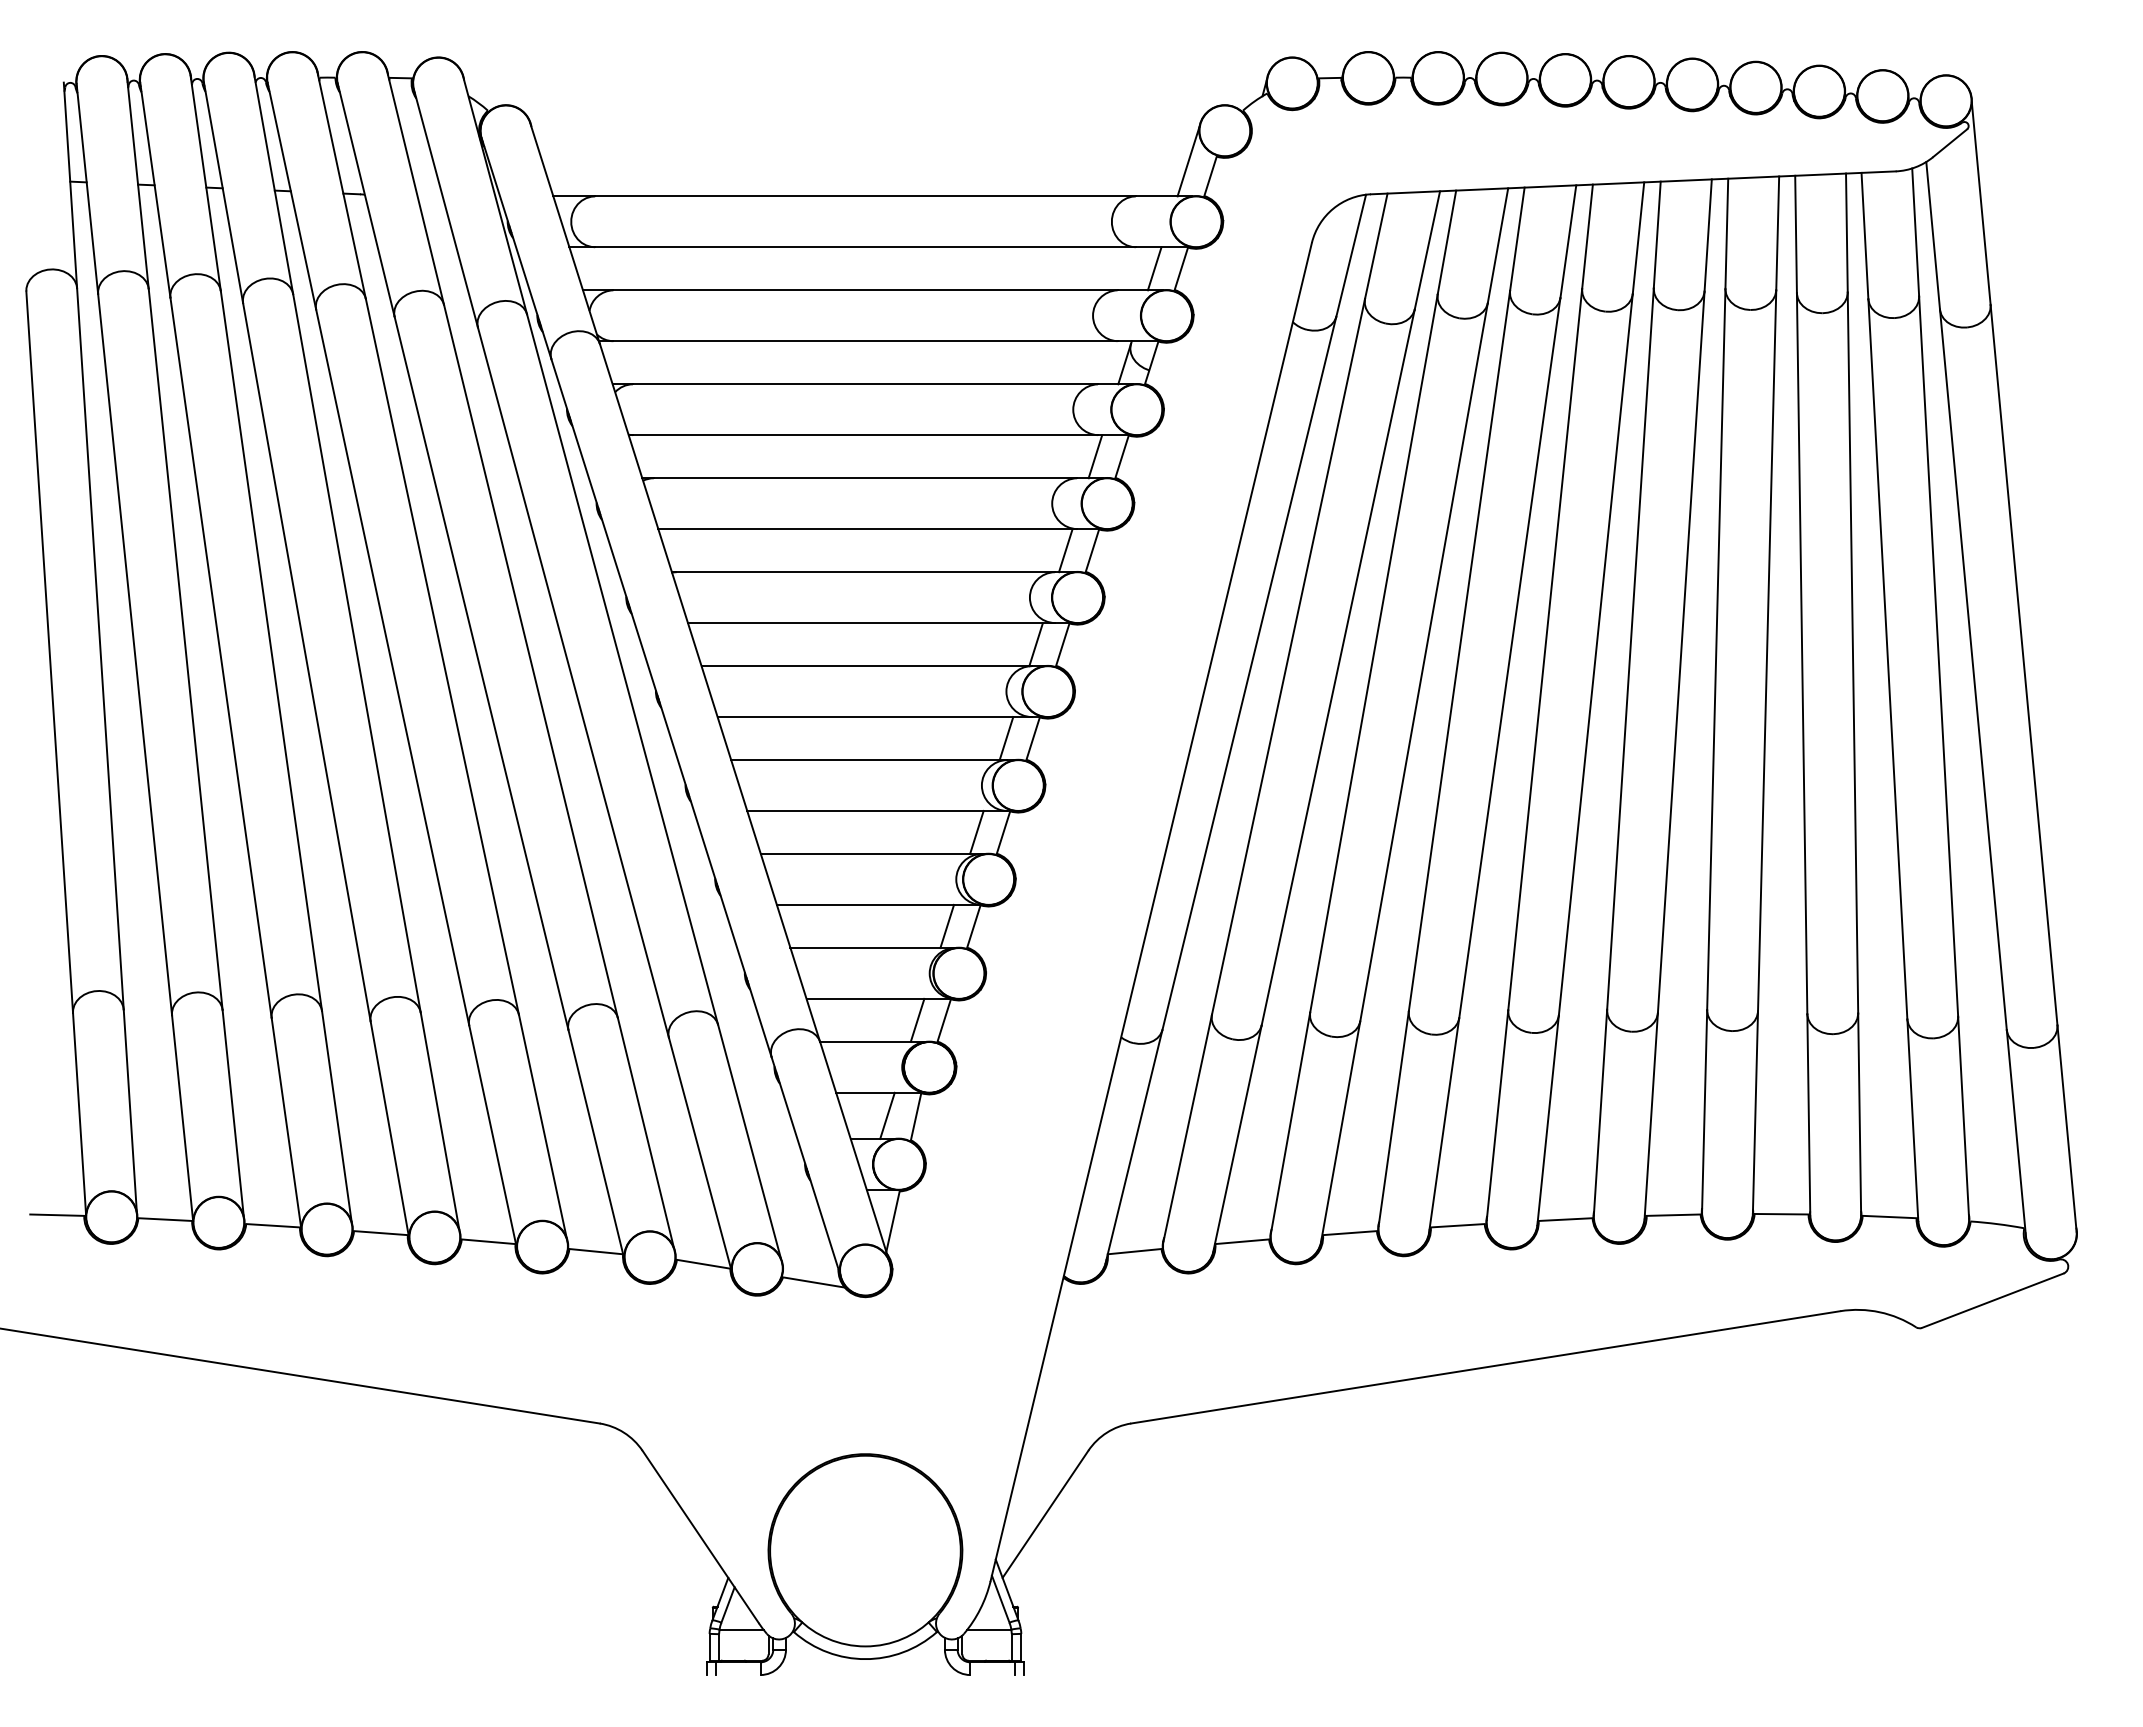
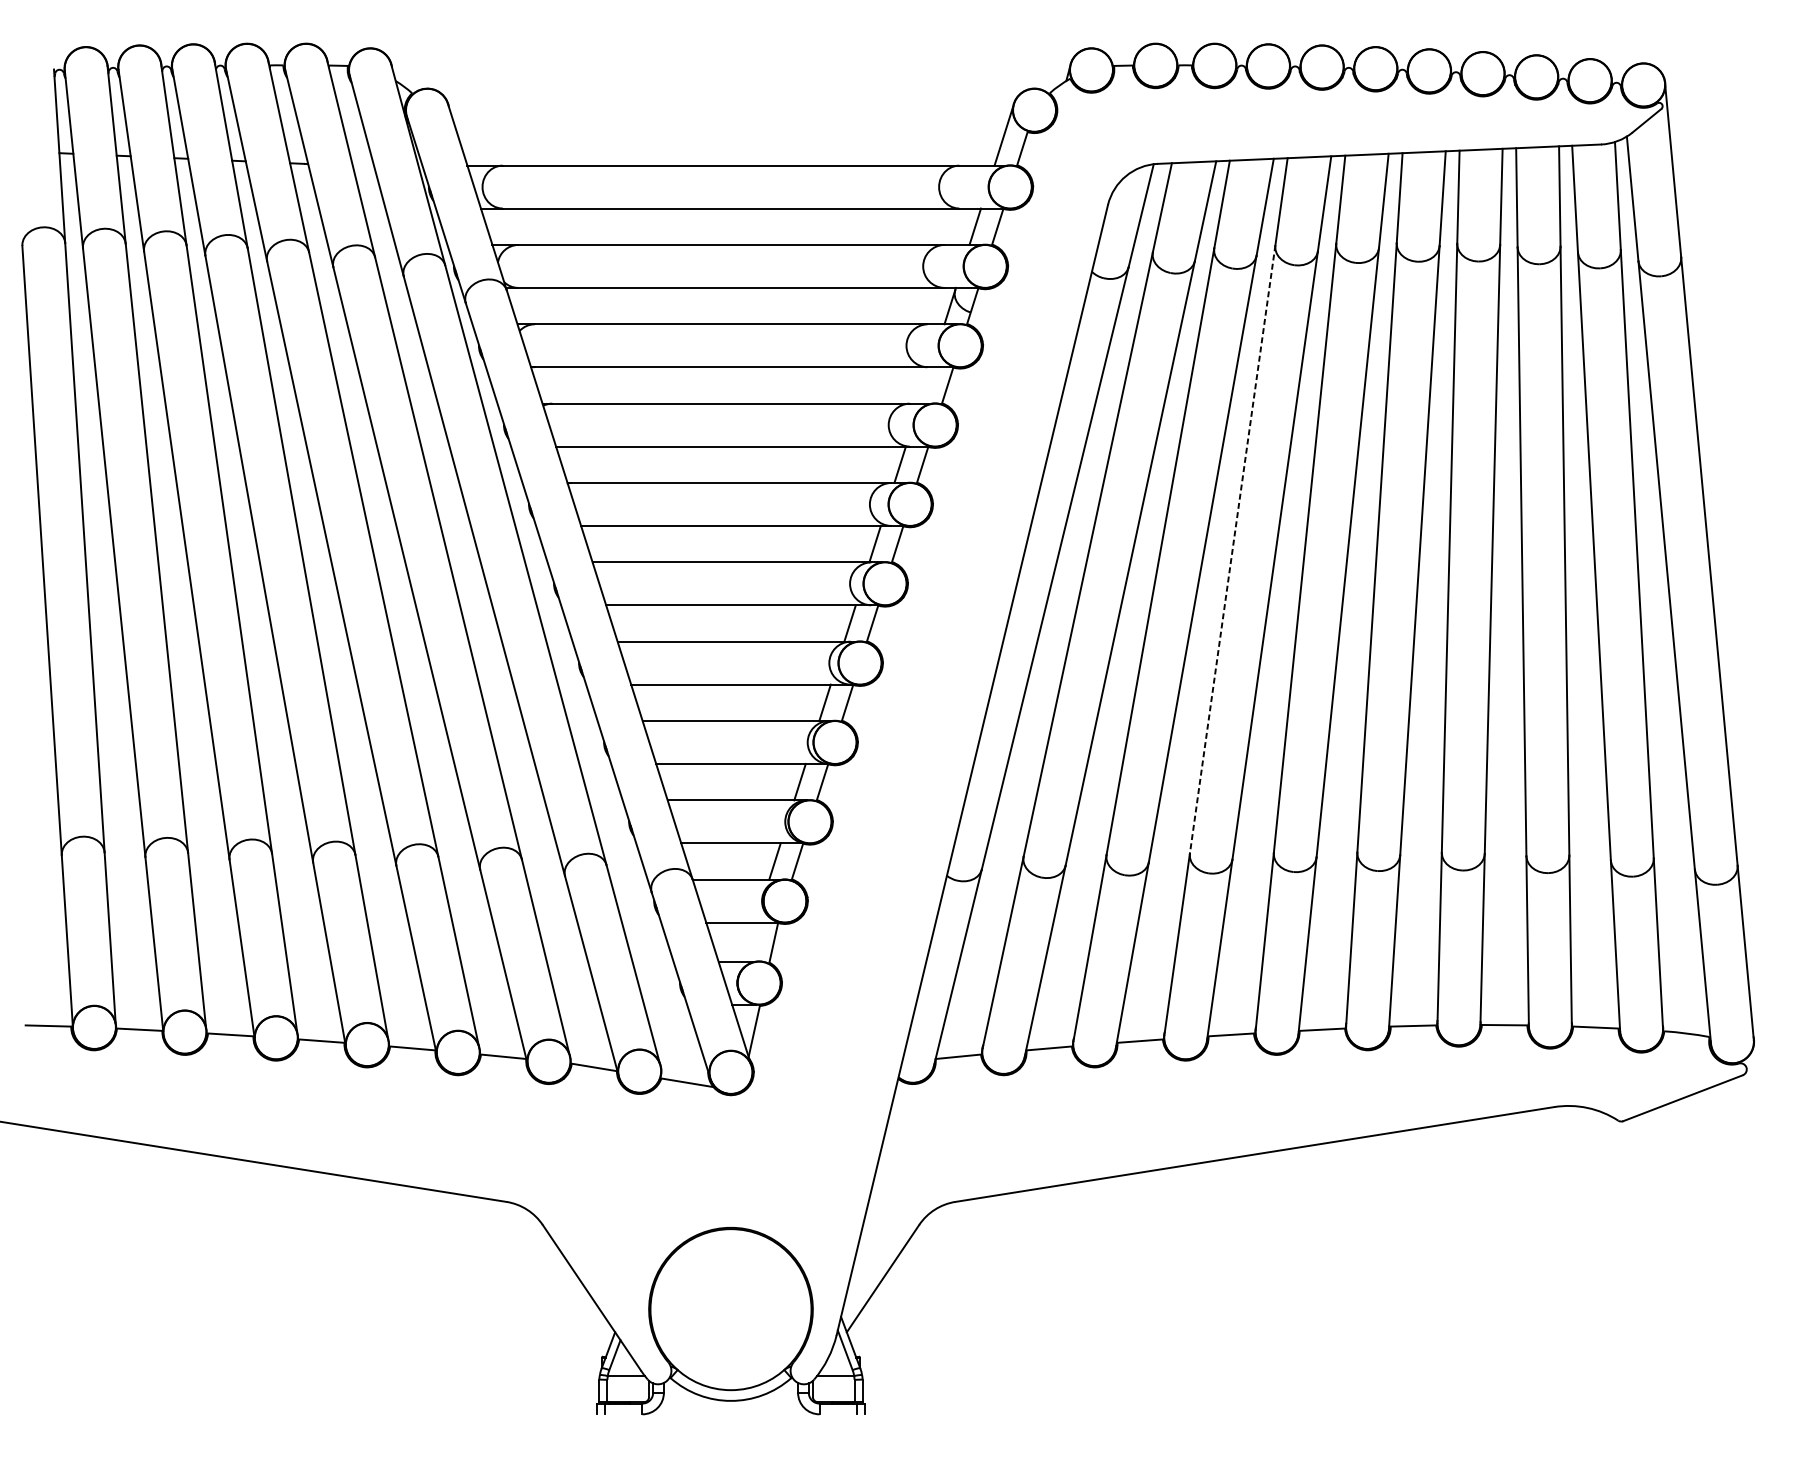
line: (1095, 456) -> (925, 385), removed
line: (1459, 650) -> (1232, 549), solid -> dashed
line: (887, 1115) -> (749, 941), removed

